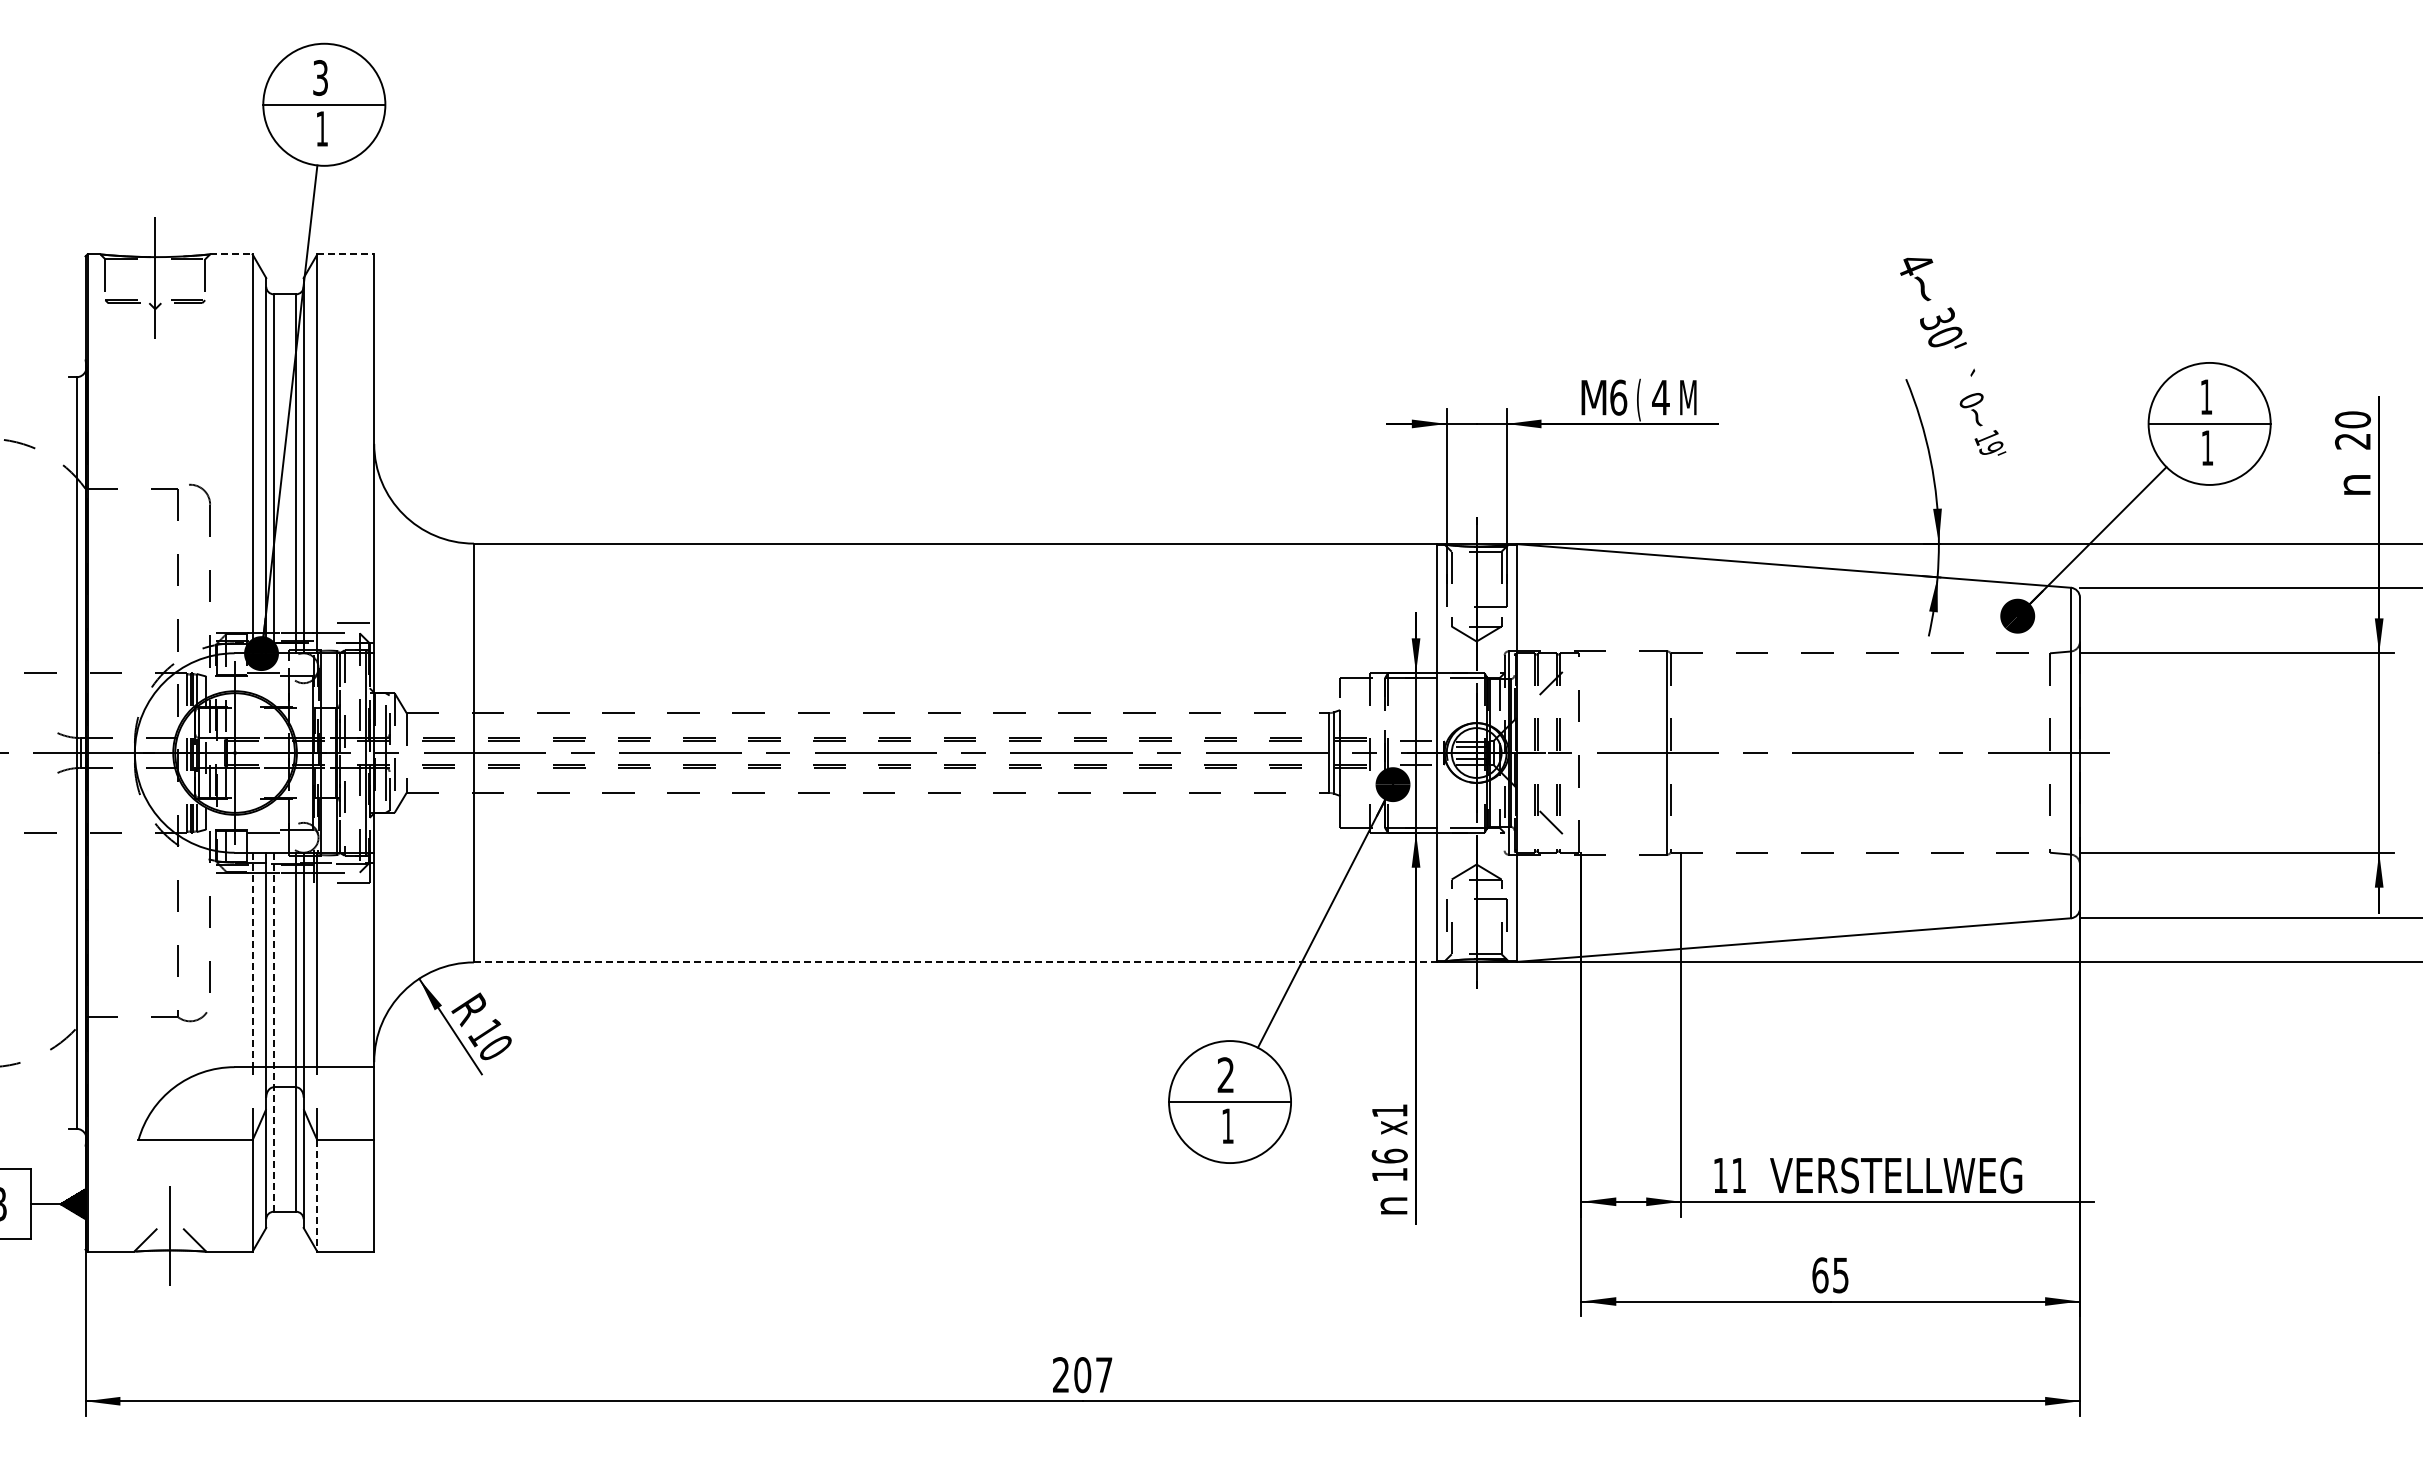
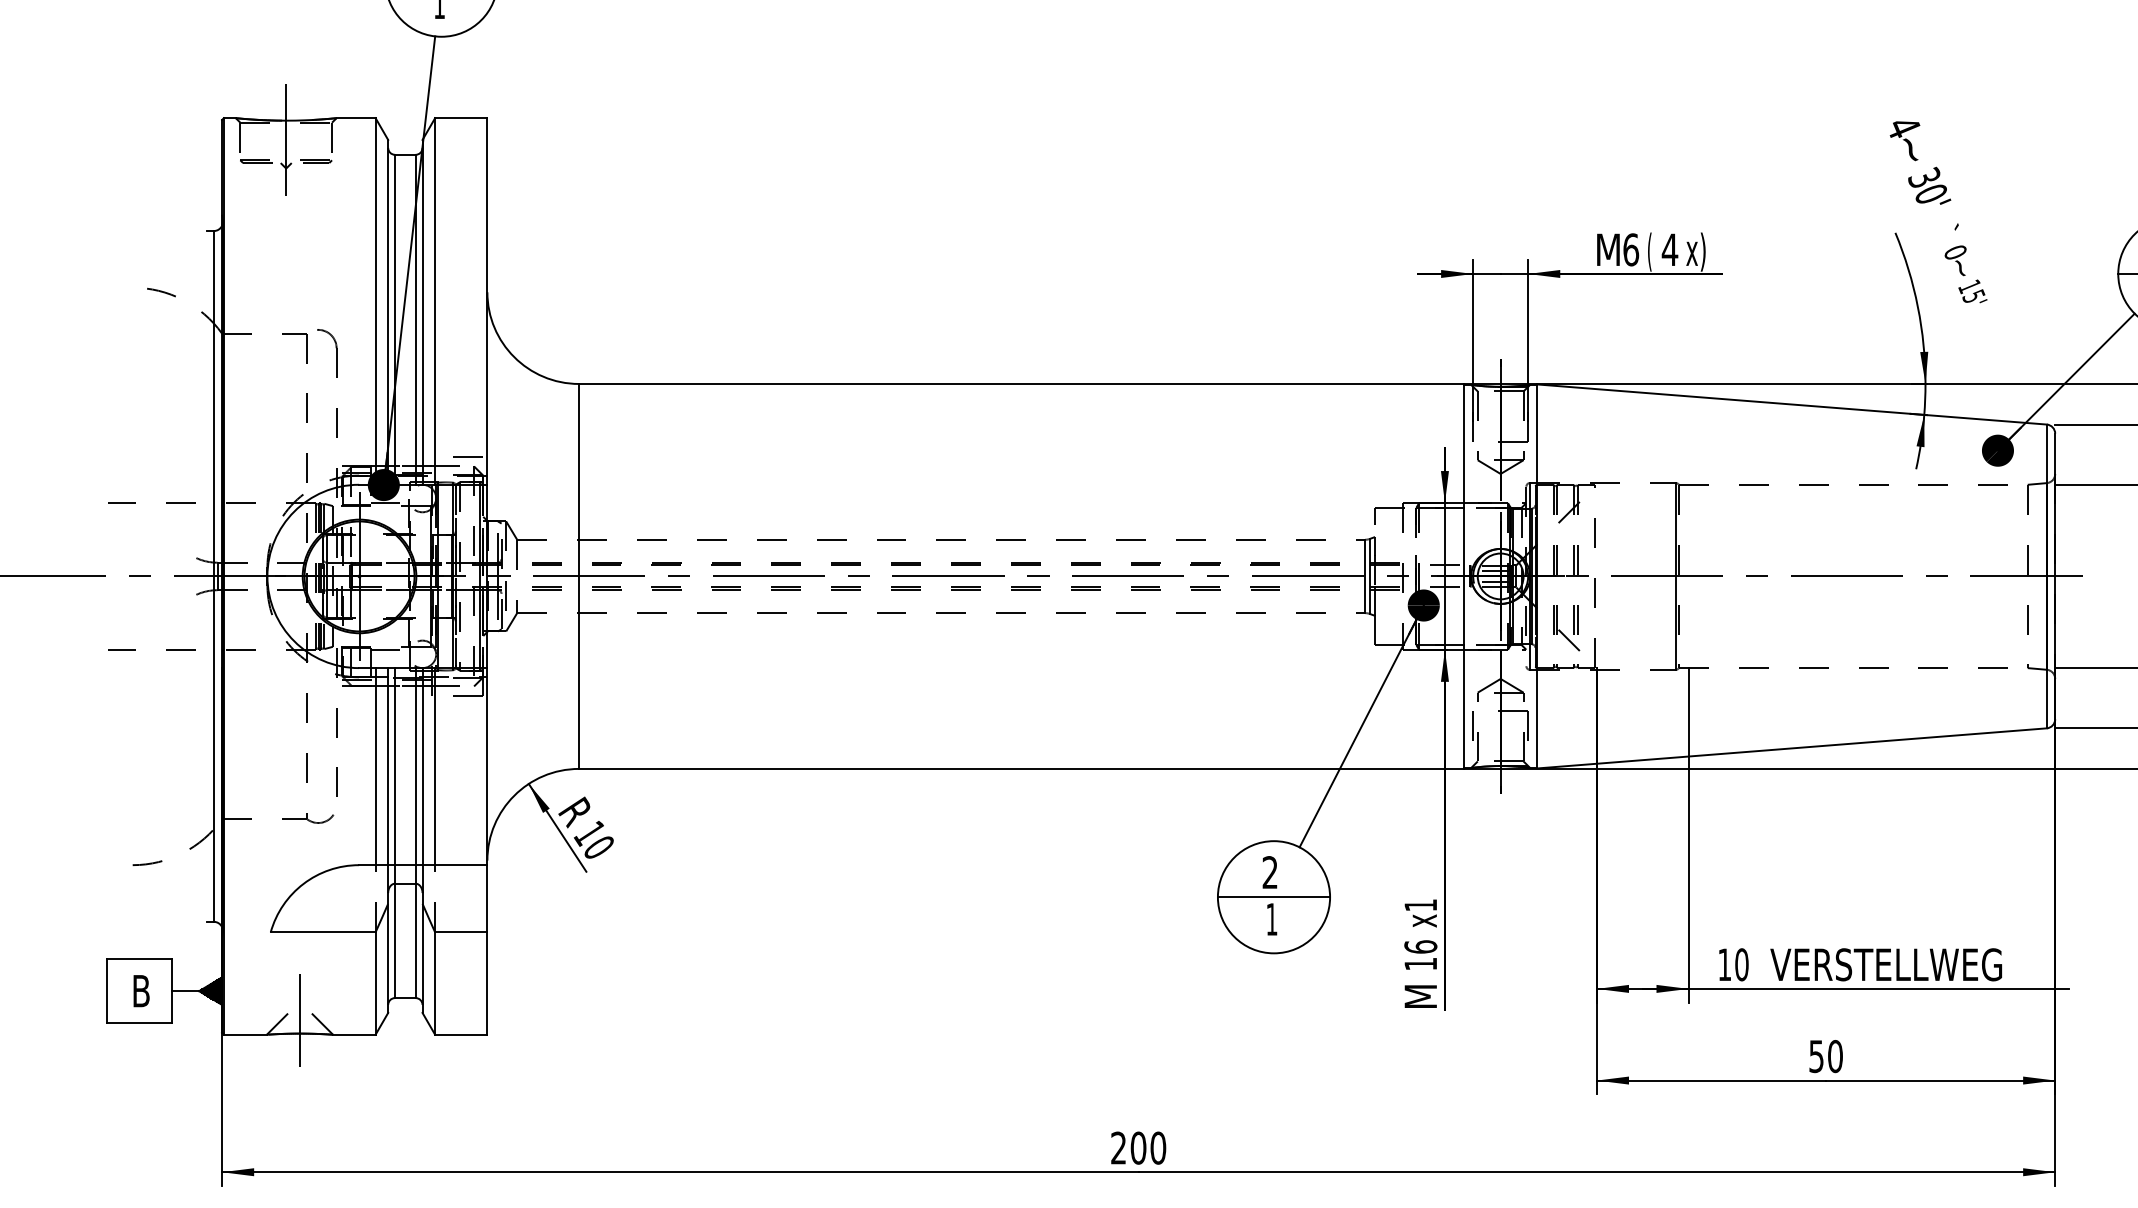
line: (231, 254) -> (356, 118), dashed -> solid
line: (346, 254) -> (461, 118), dashed -> solid
text: (1688, 399) -> (1695, 251), M -> x)
text: (1991, 447) -> (1973, 295), 19' -> 15'
line: (252, 960) -> (375, 767), dashed -> solid
line: (955, 962) -> (1021, 768), dashed -> solid
line: (273, 1032) -> (394, 833), dashed -> solid
text: (1738, 1175) -> (1741, 964), 11 -> 10
line: (317, 1195) -> (435, 983), dashed -> solid
text: (1389, 1209) -> (1420, 995), n -> M
text: (1830, 1275) -> (1825, 1056), 65 -> 50
text: (1103, 1375) -> (1157, 1148), 207 -> 200

